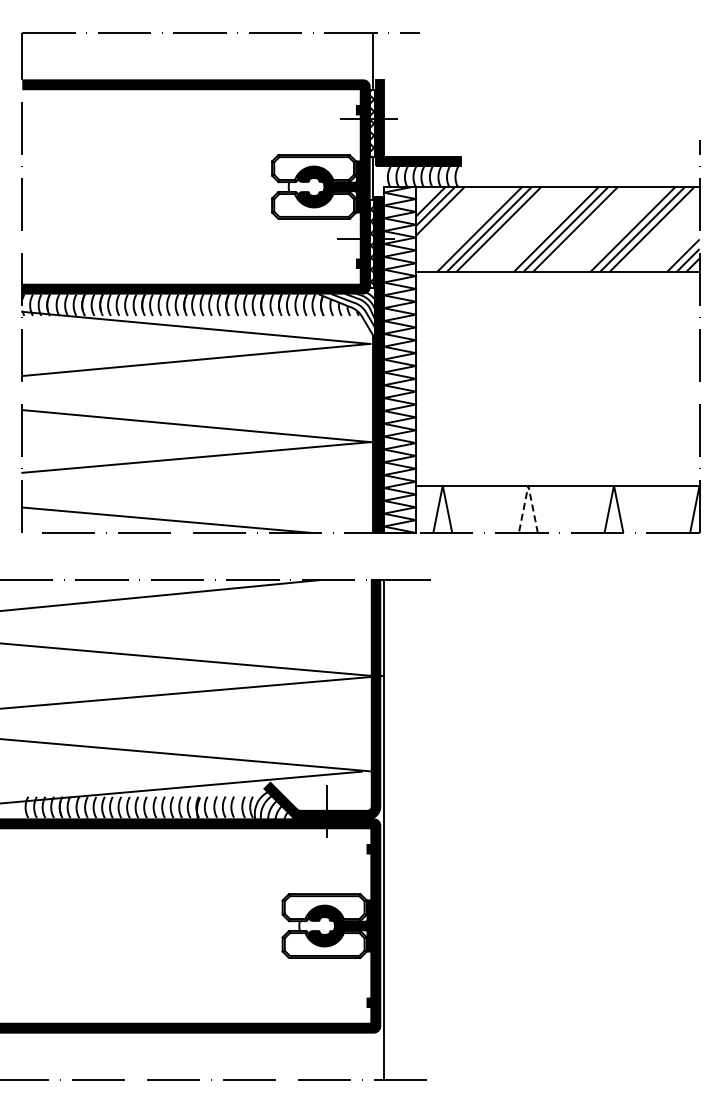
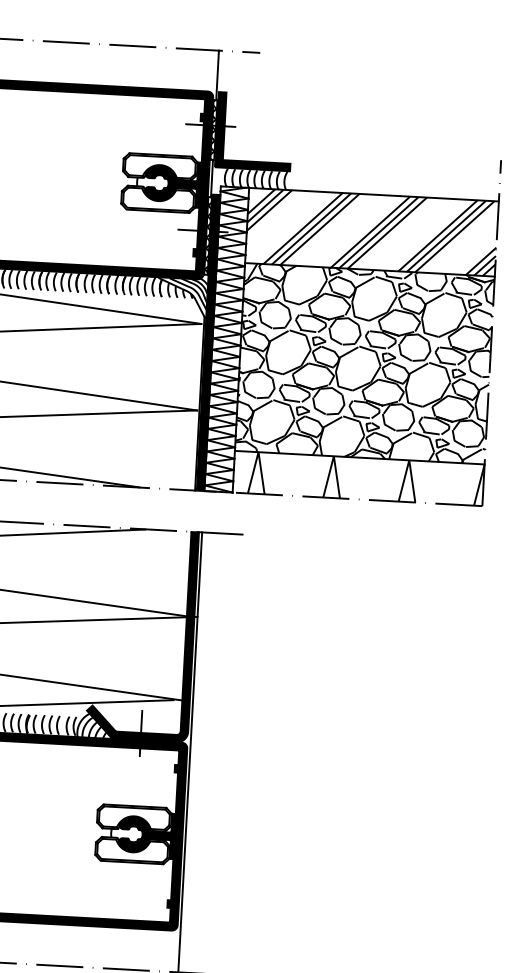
hatch: (557, 378) -> (364, 363), added
line: (528, 485) -> (333, 456), dashed -> solid

